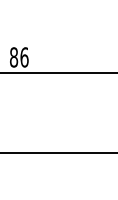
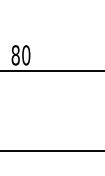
text: (24, 57) -> (26, 55), 86 -> 80

